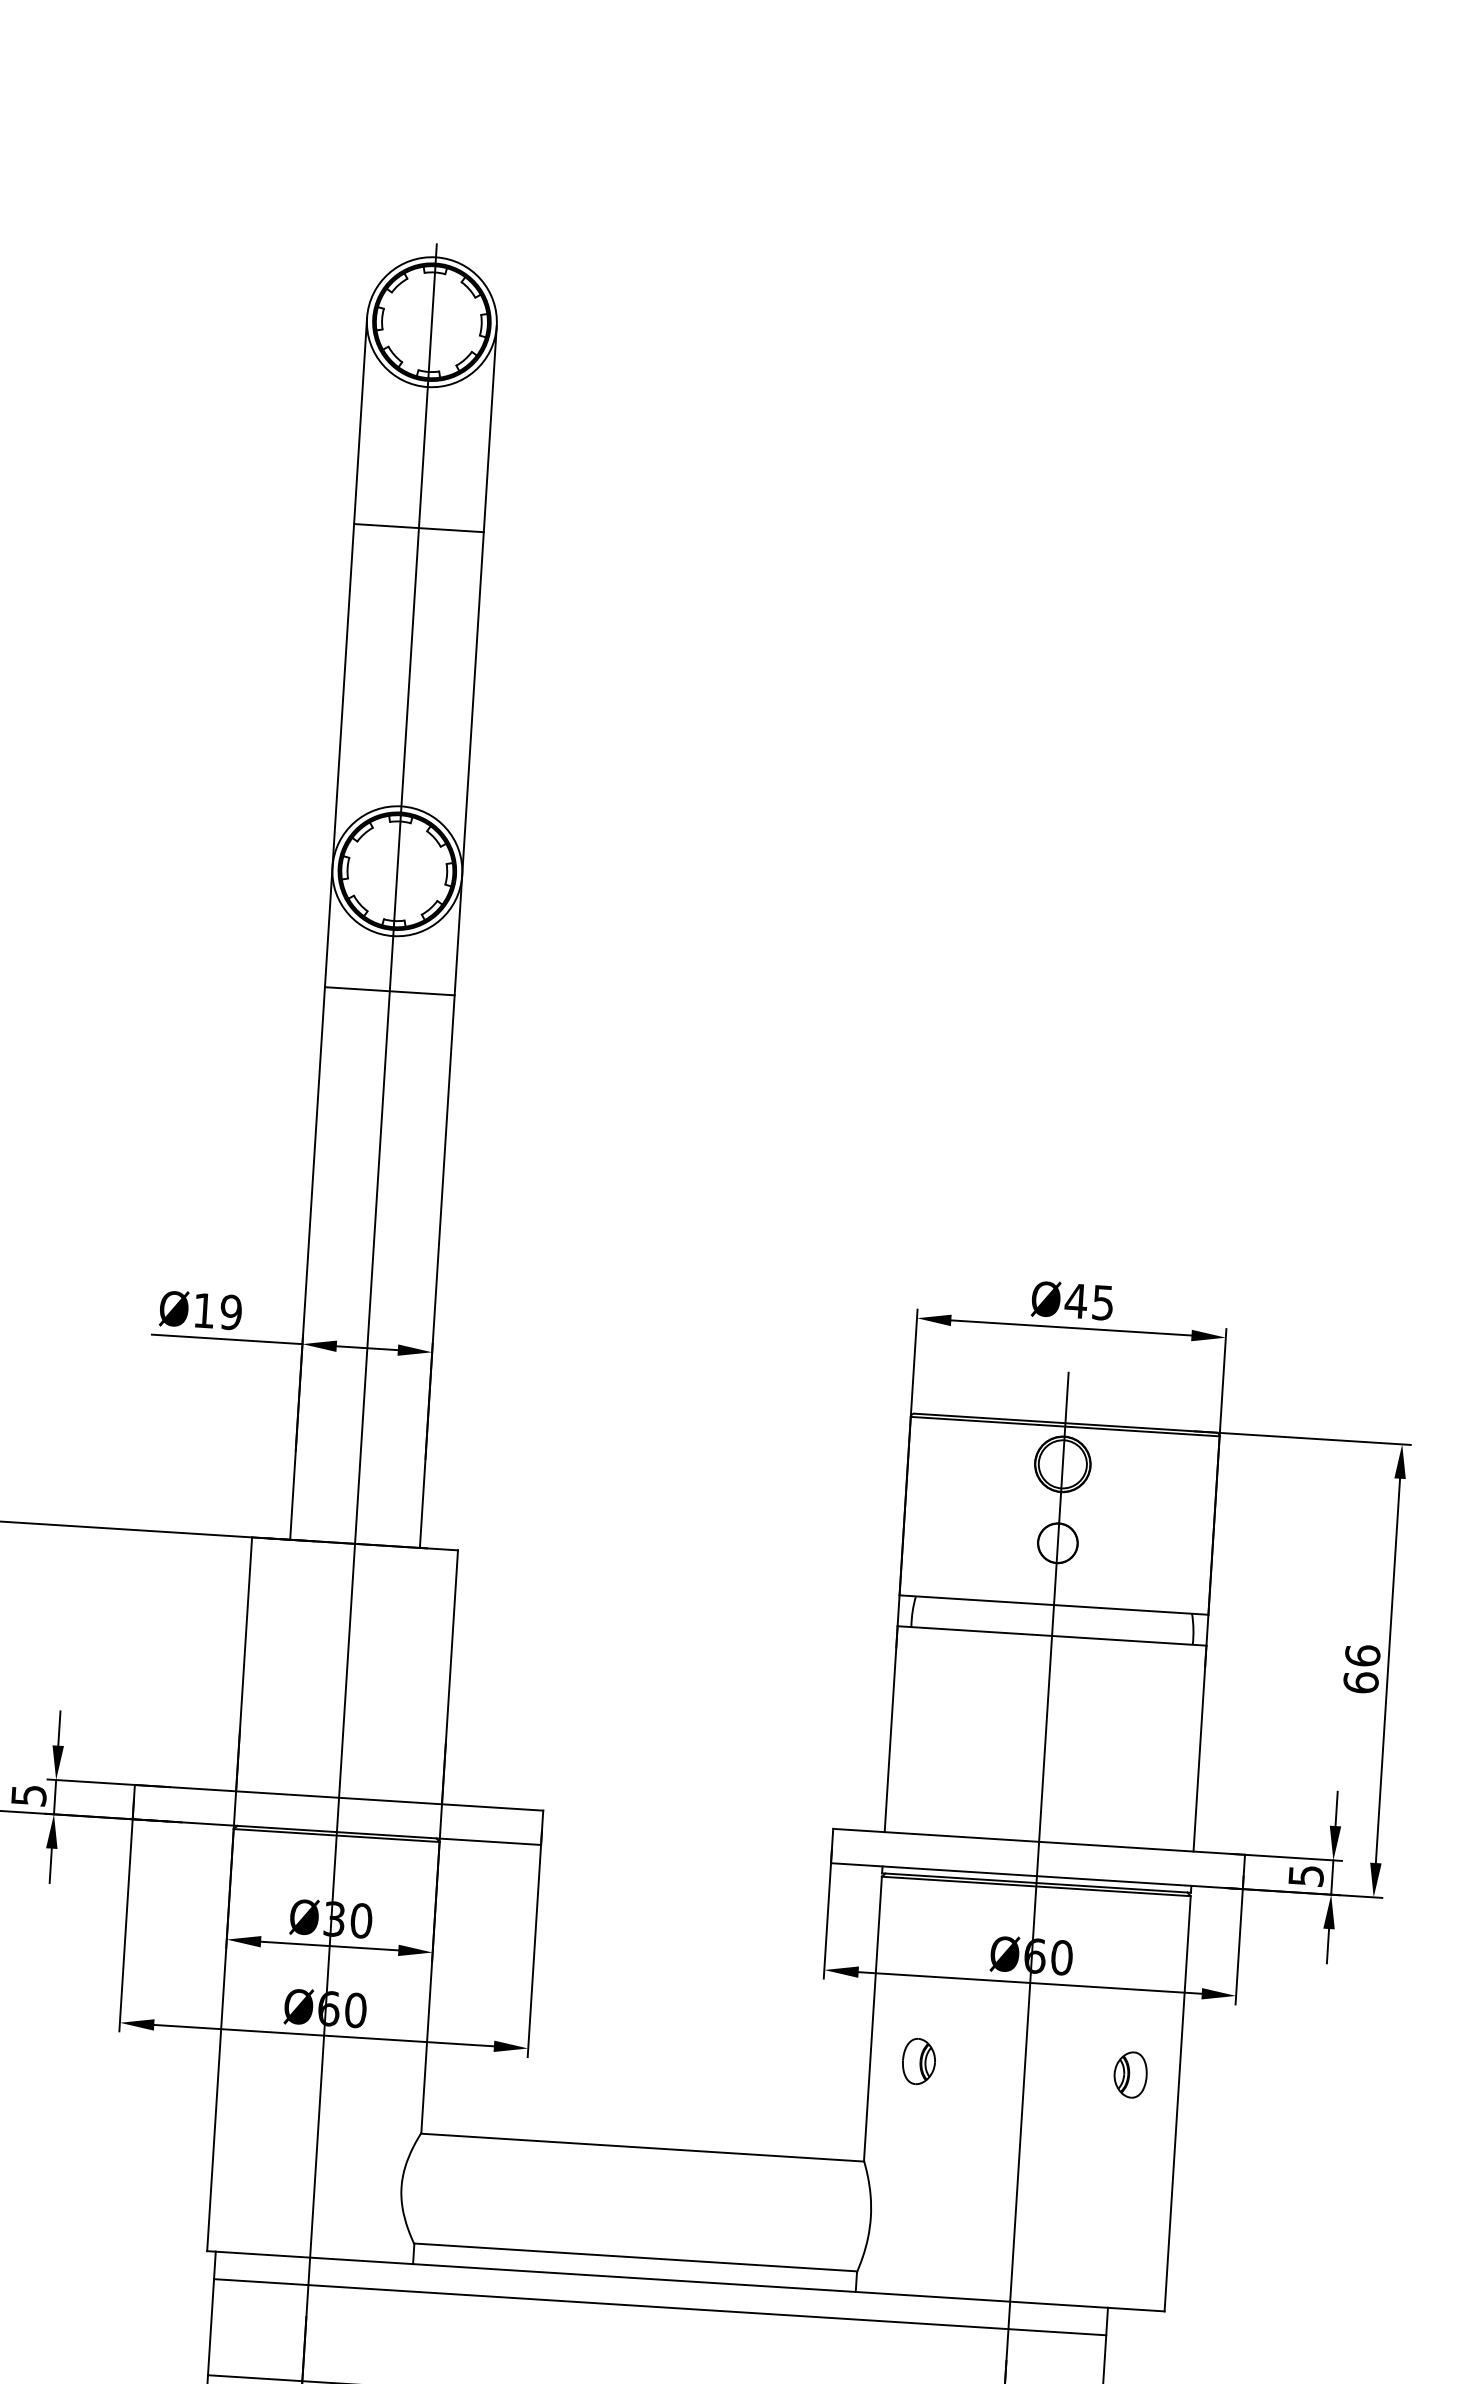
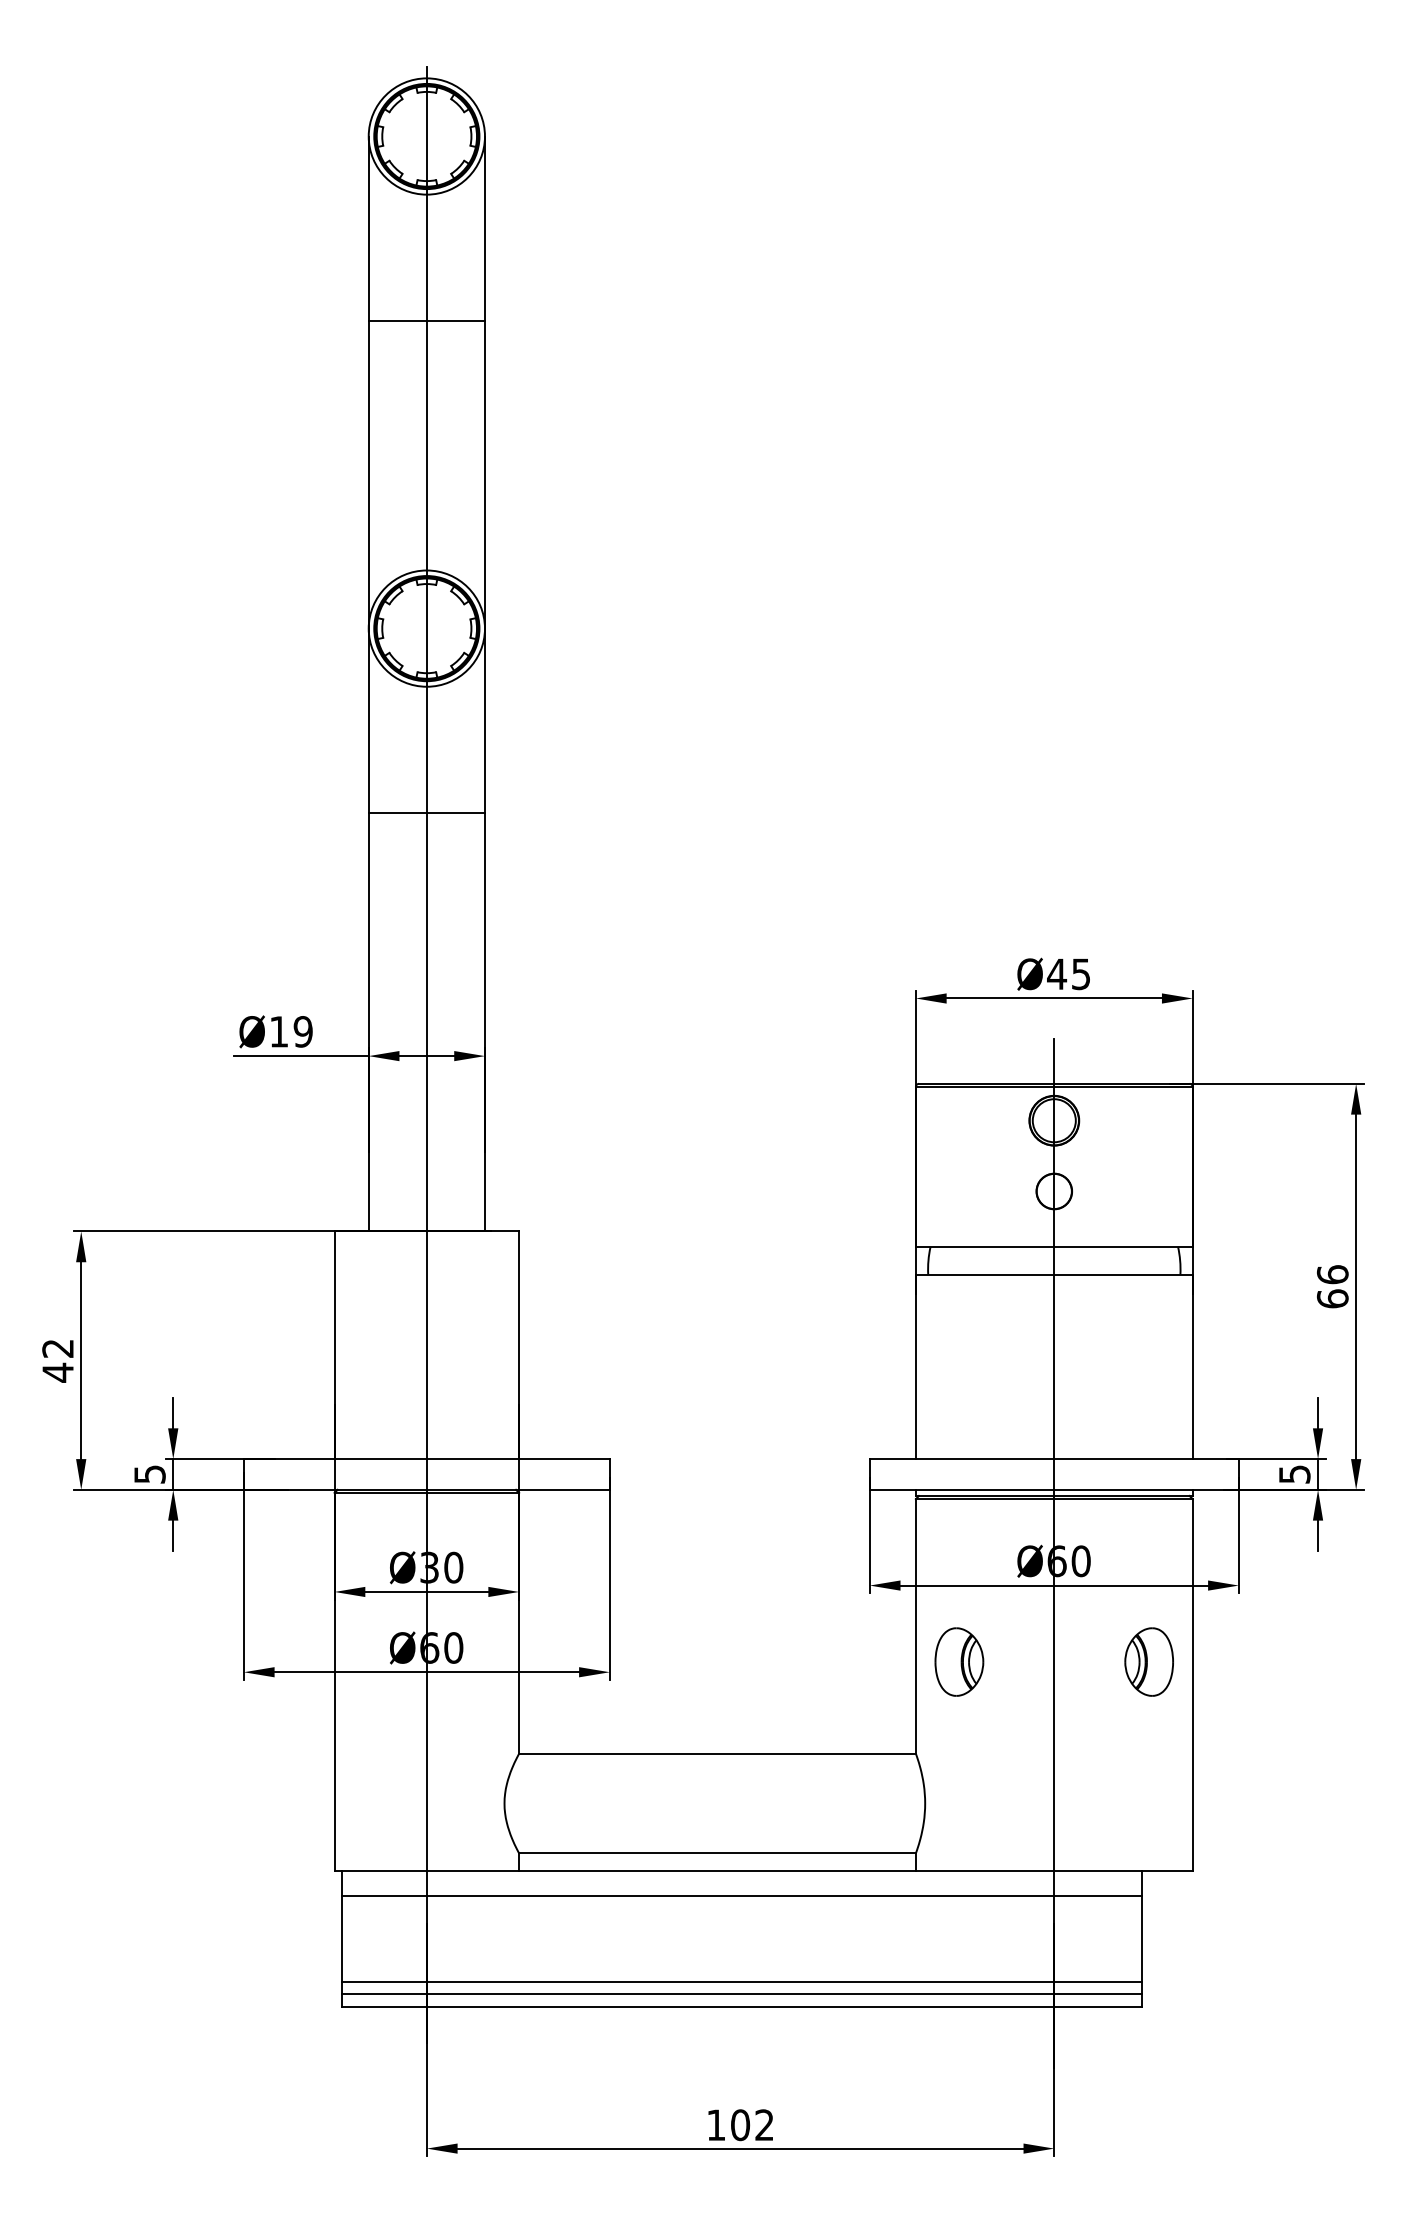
line: (389, 991) -> (426, 813), moved
part: (919, 2061) -> (959, 1661), size x1.67
part: (1129, 2074) -> (1148, 1661), size x1.67

